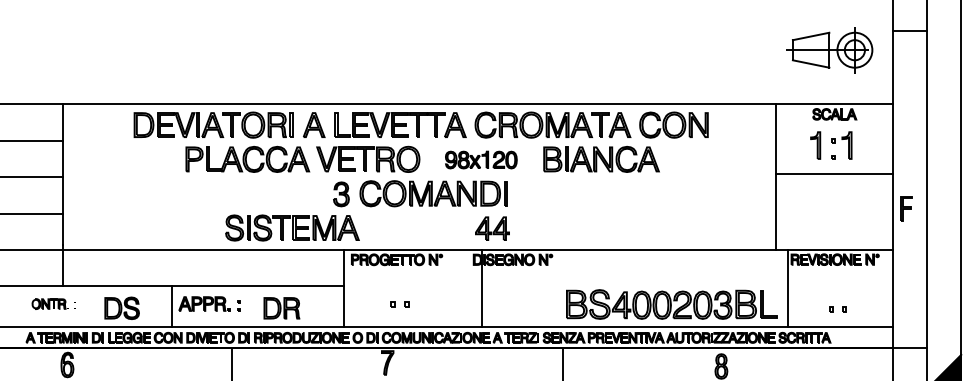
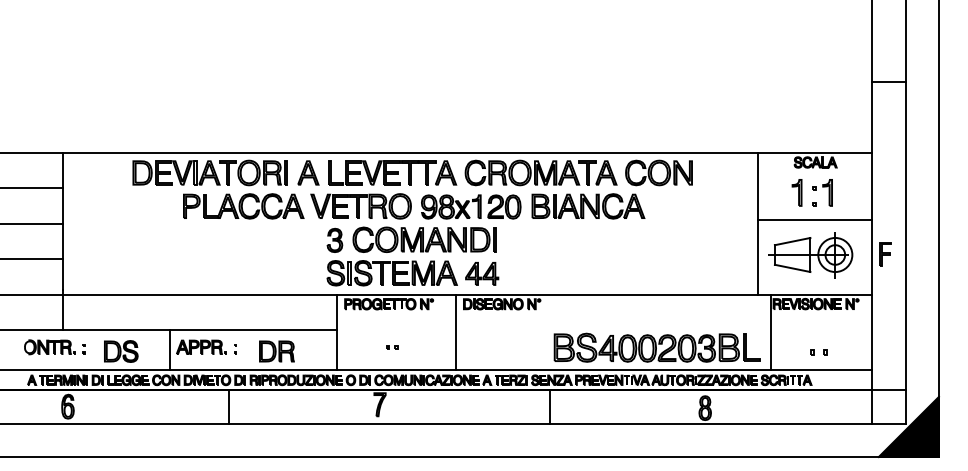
part: (829, 50) -> (810, 255), moved
part: (481, 159) -> (471, 206), size x1.43
part: (291, 228) -> (391, 273), moved
line: (482, 288) -> (456, 332), moved
part: (53, 304) -> (54, 347), size x1.43
part: (400, 304) -> (392, 347), size x0.62

